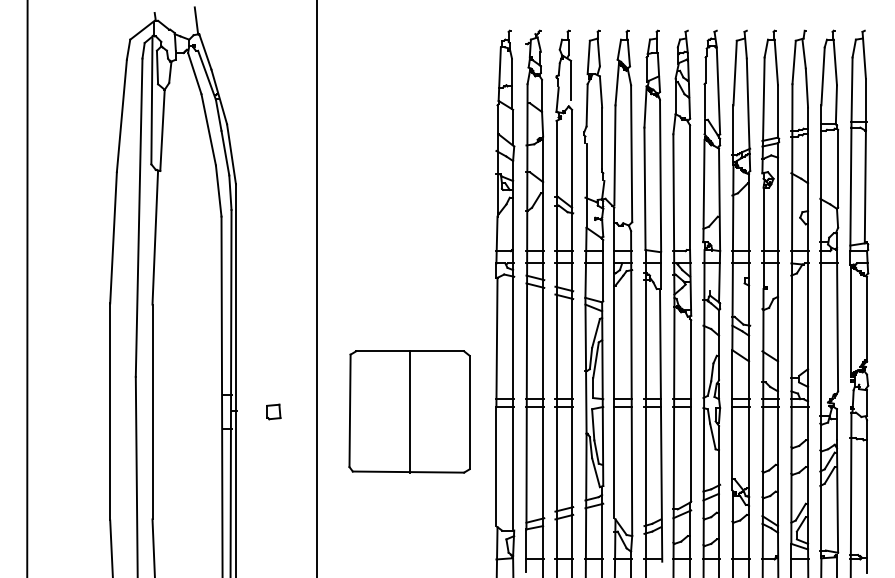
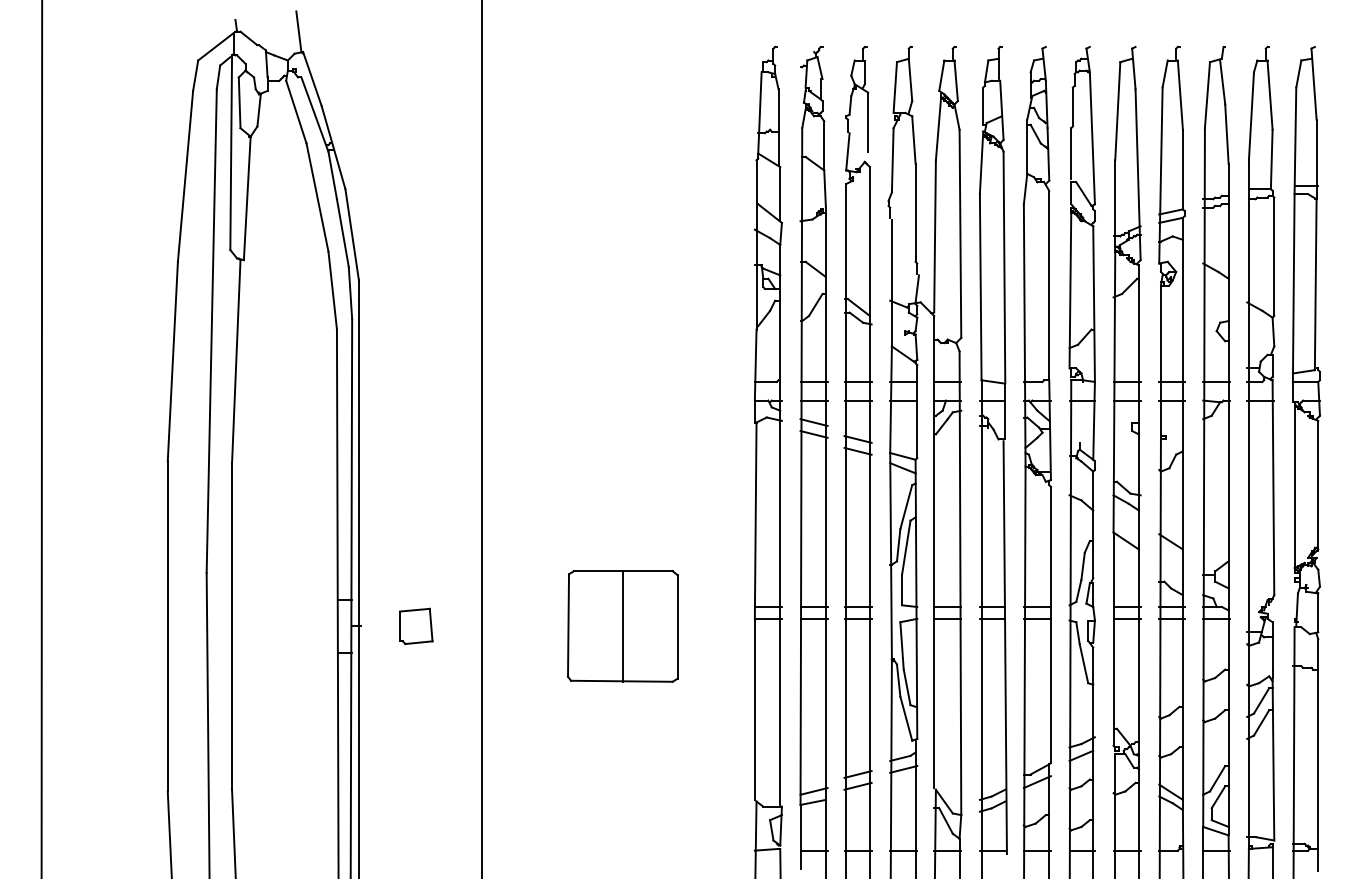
part: (273, 411) -> (415, 625), size x1.6
part: (409, 411) -> (622, 625), size x0.6

